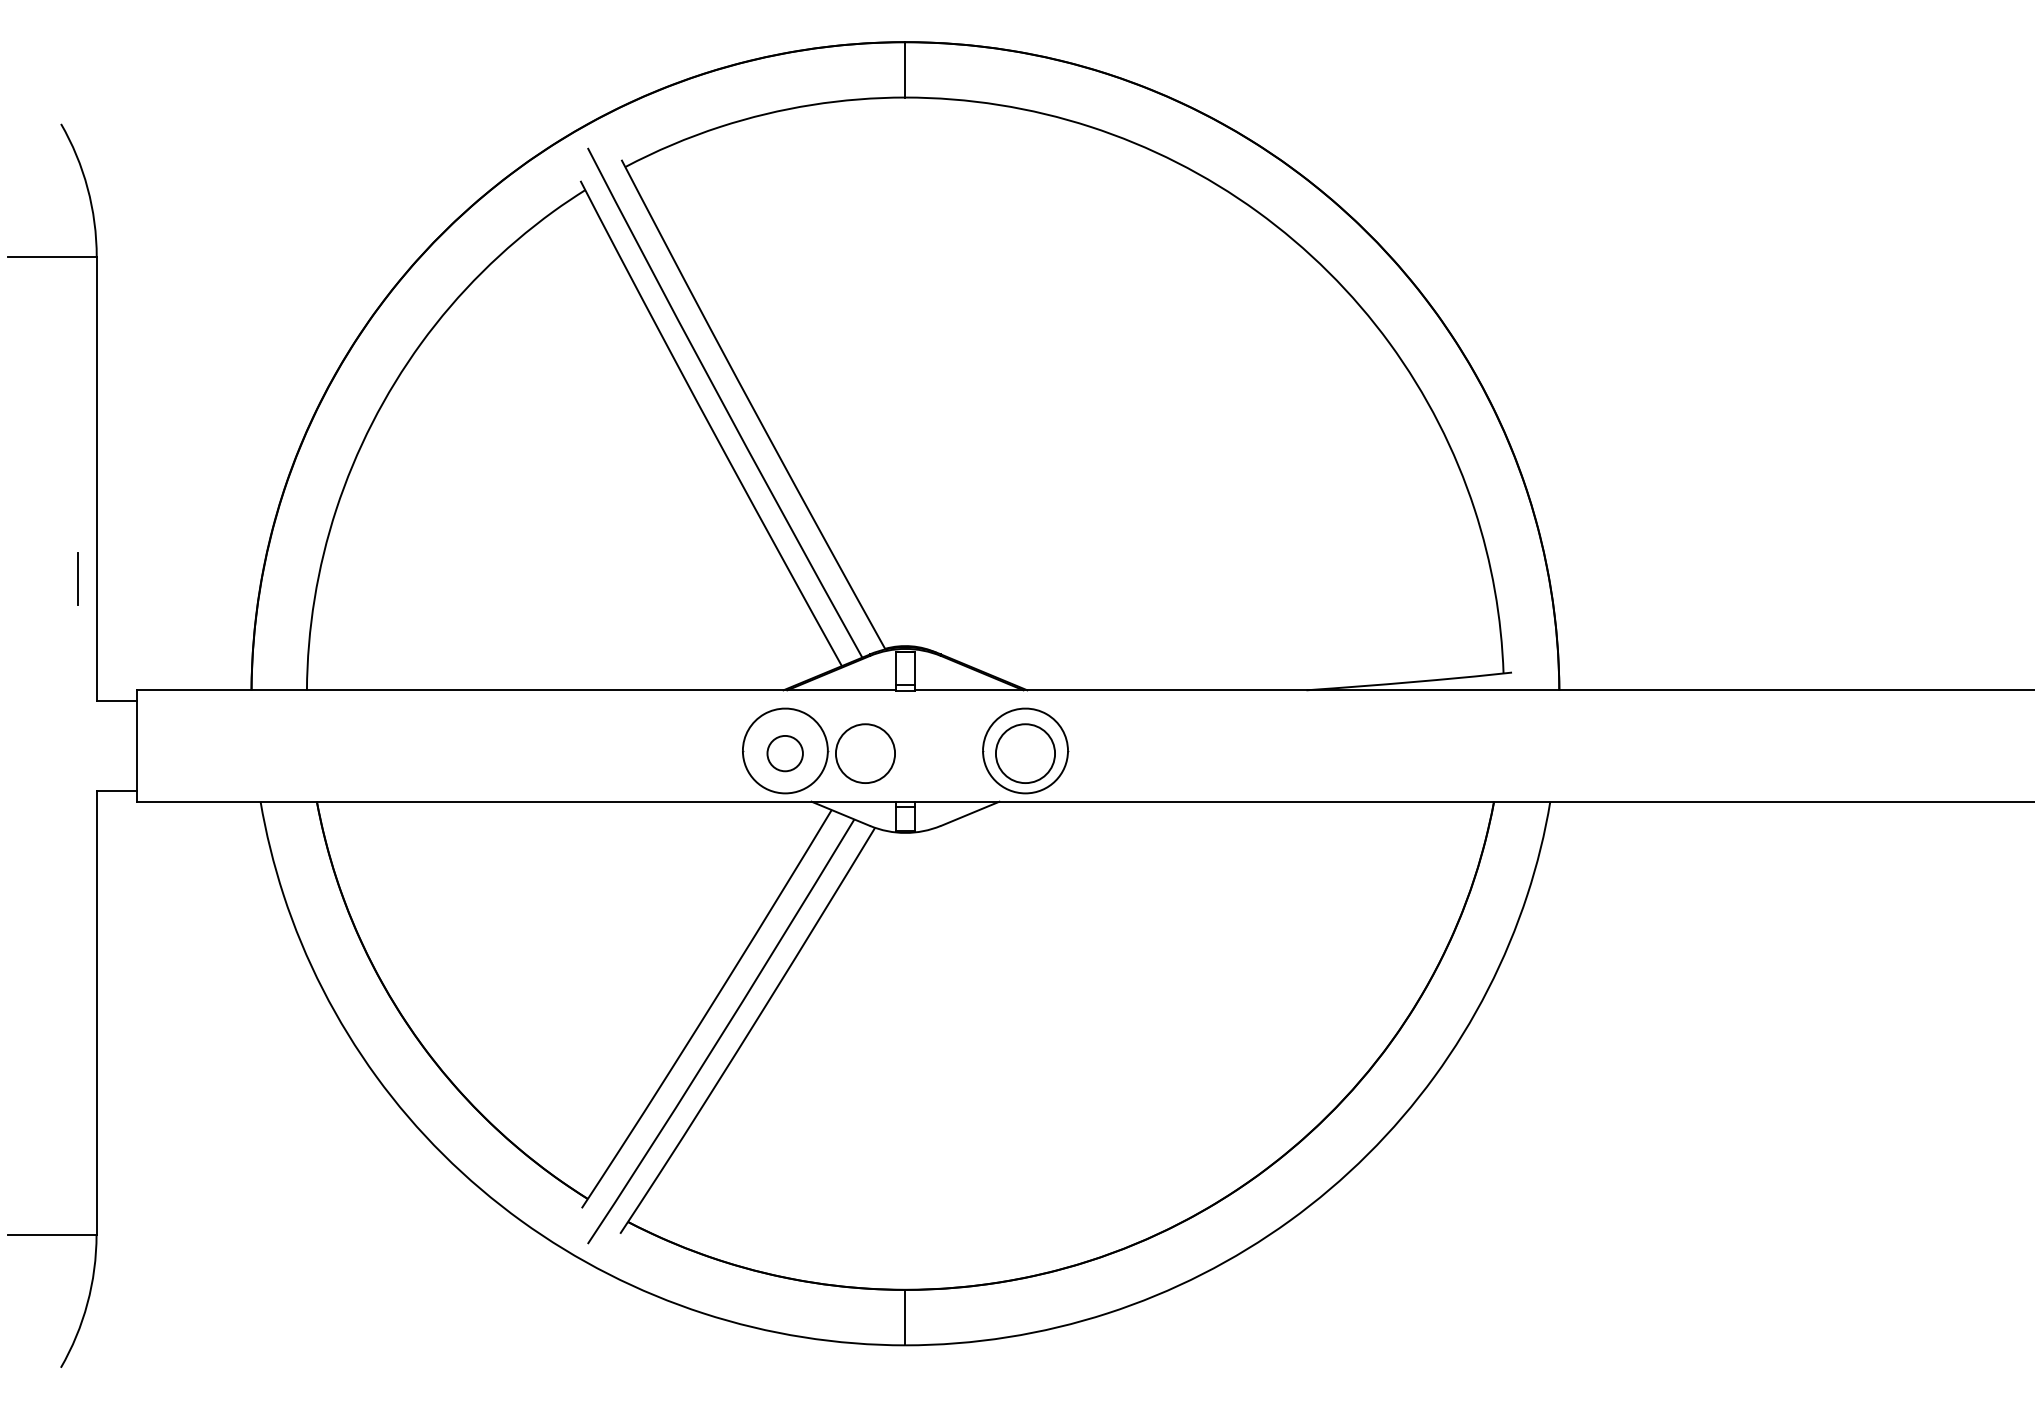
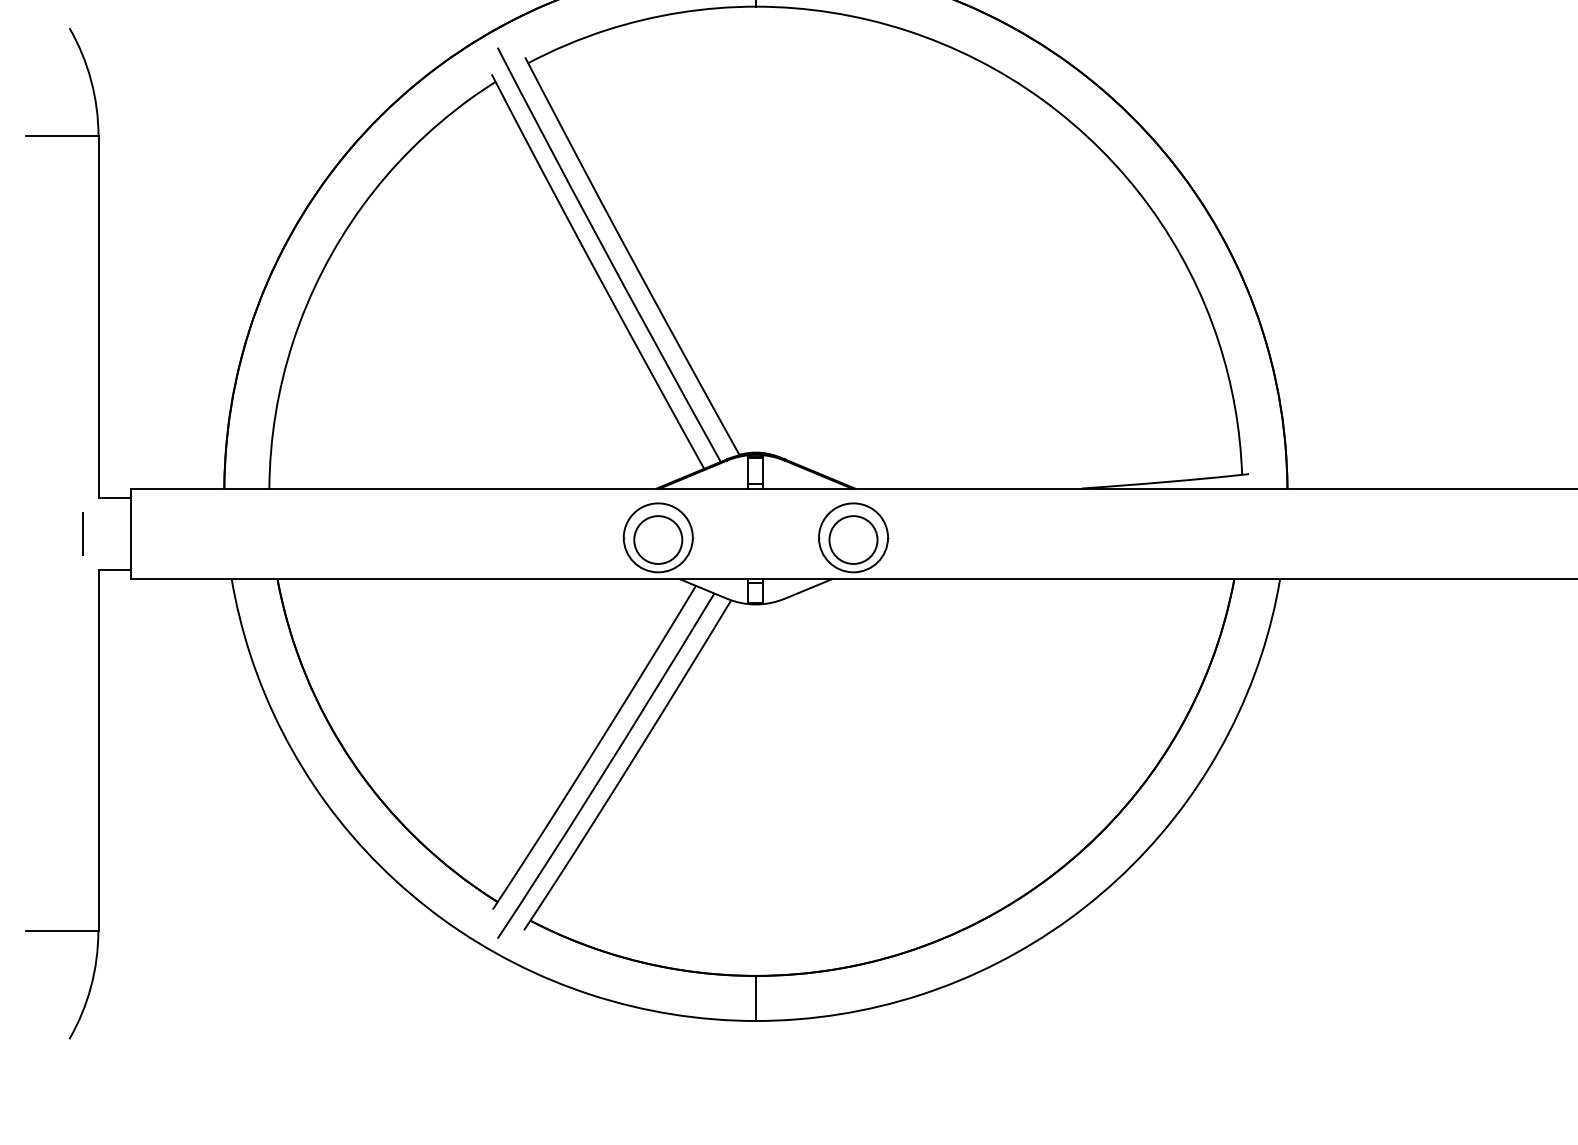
line: (77, 578) -> (82, 533), moved
part: (784, 753) -> (657, 539), size x1.67
part: (865, 753) -> (723, 539), removed

